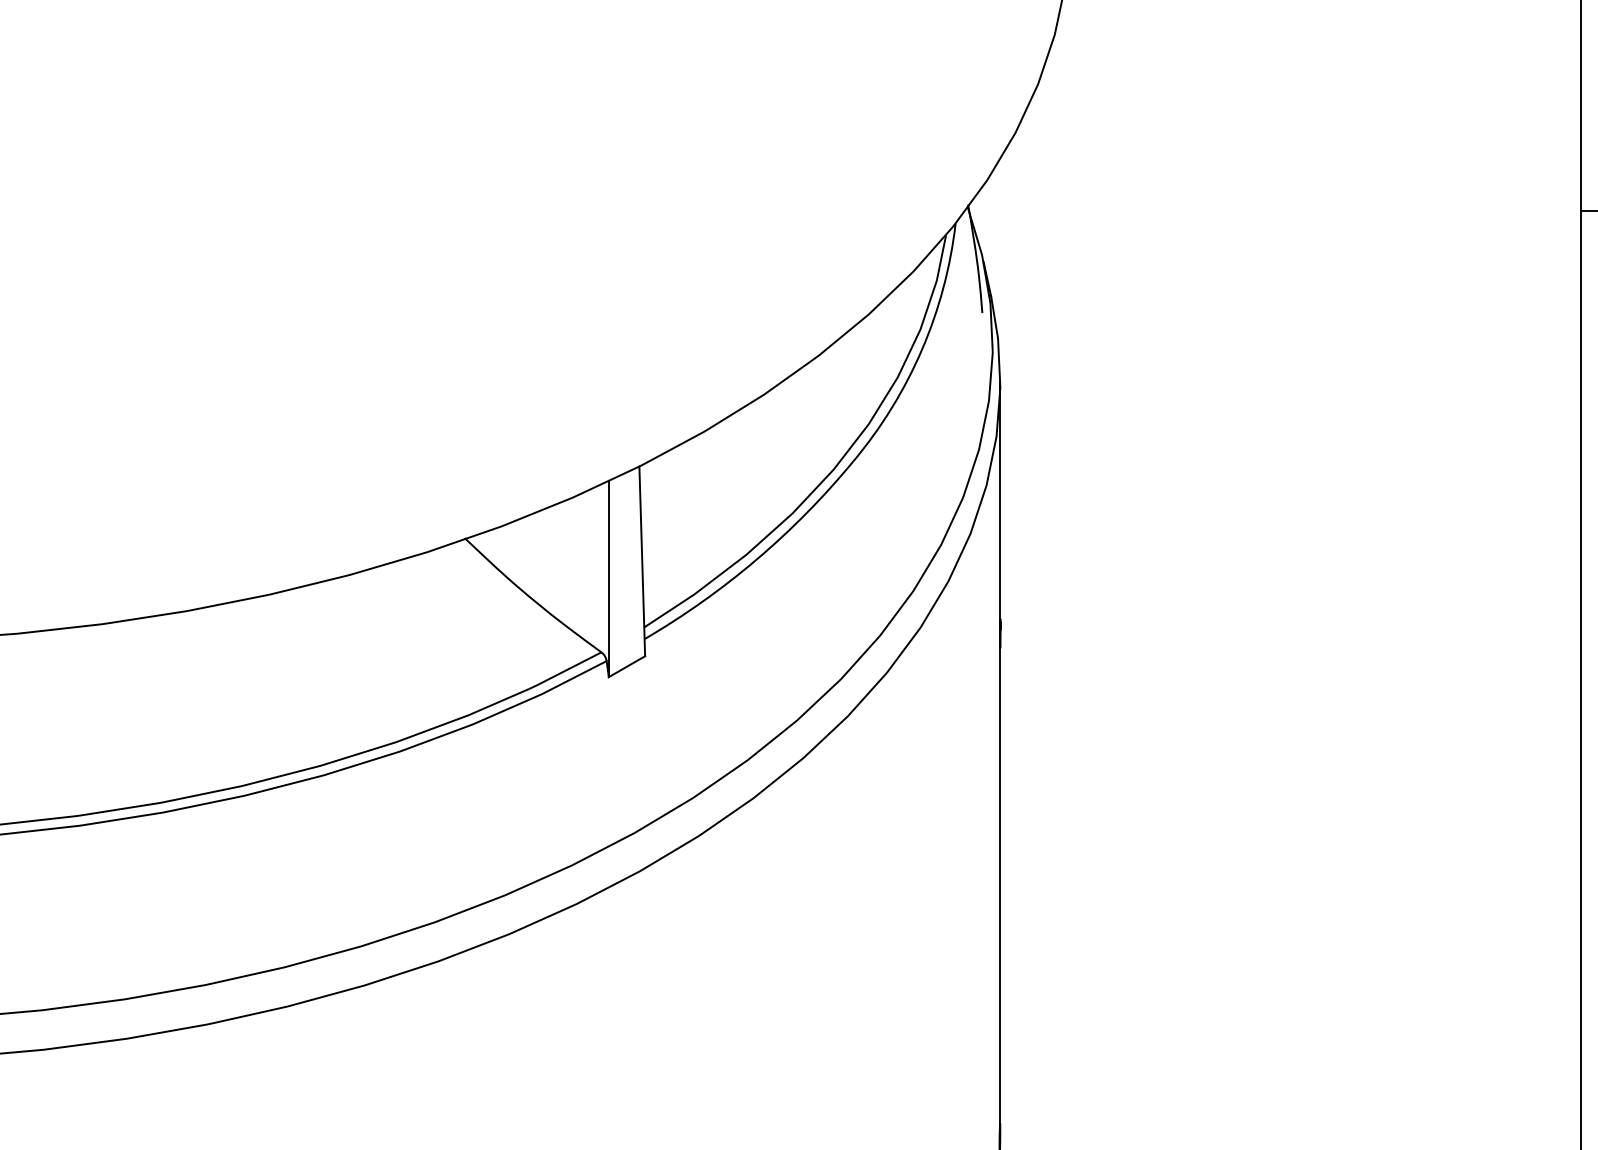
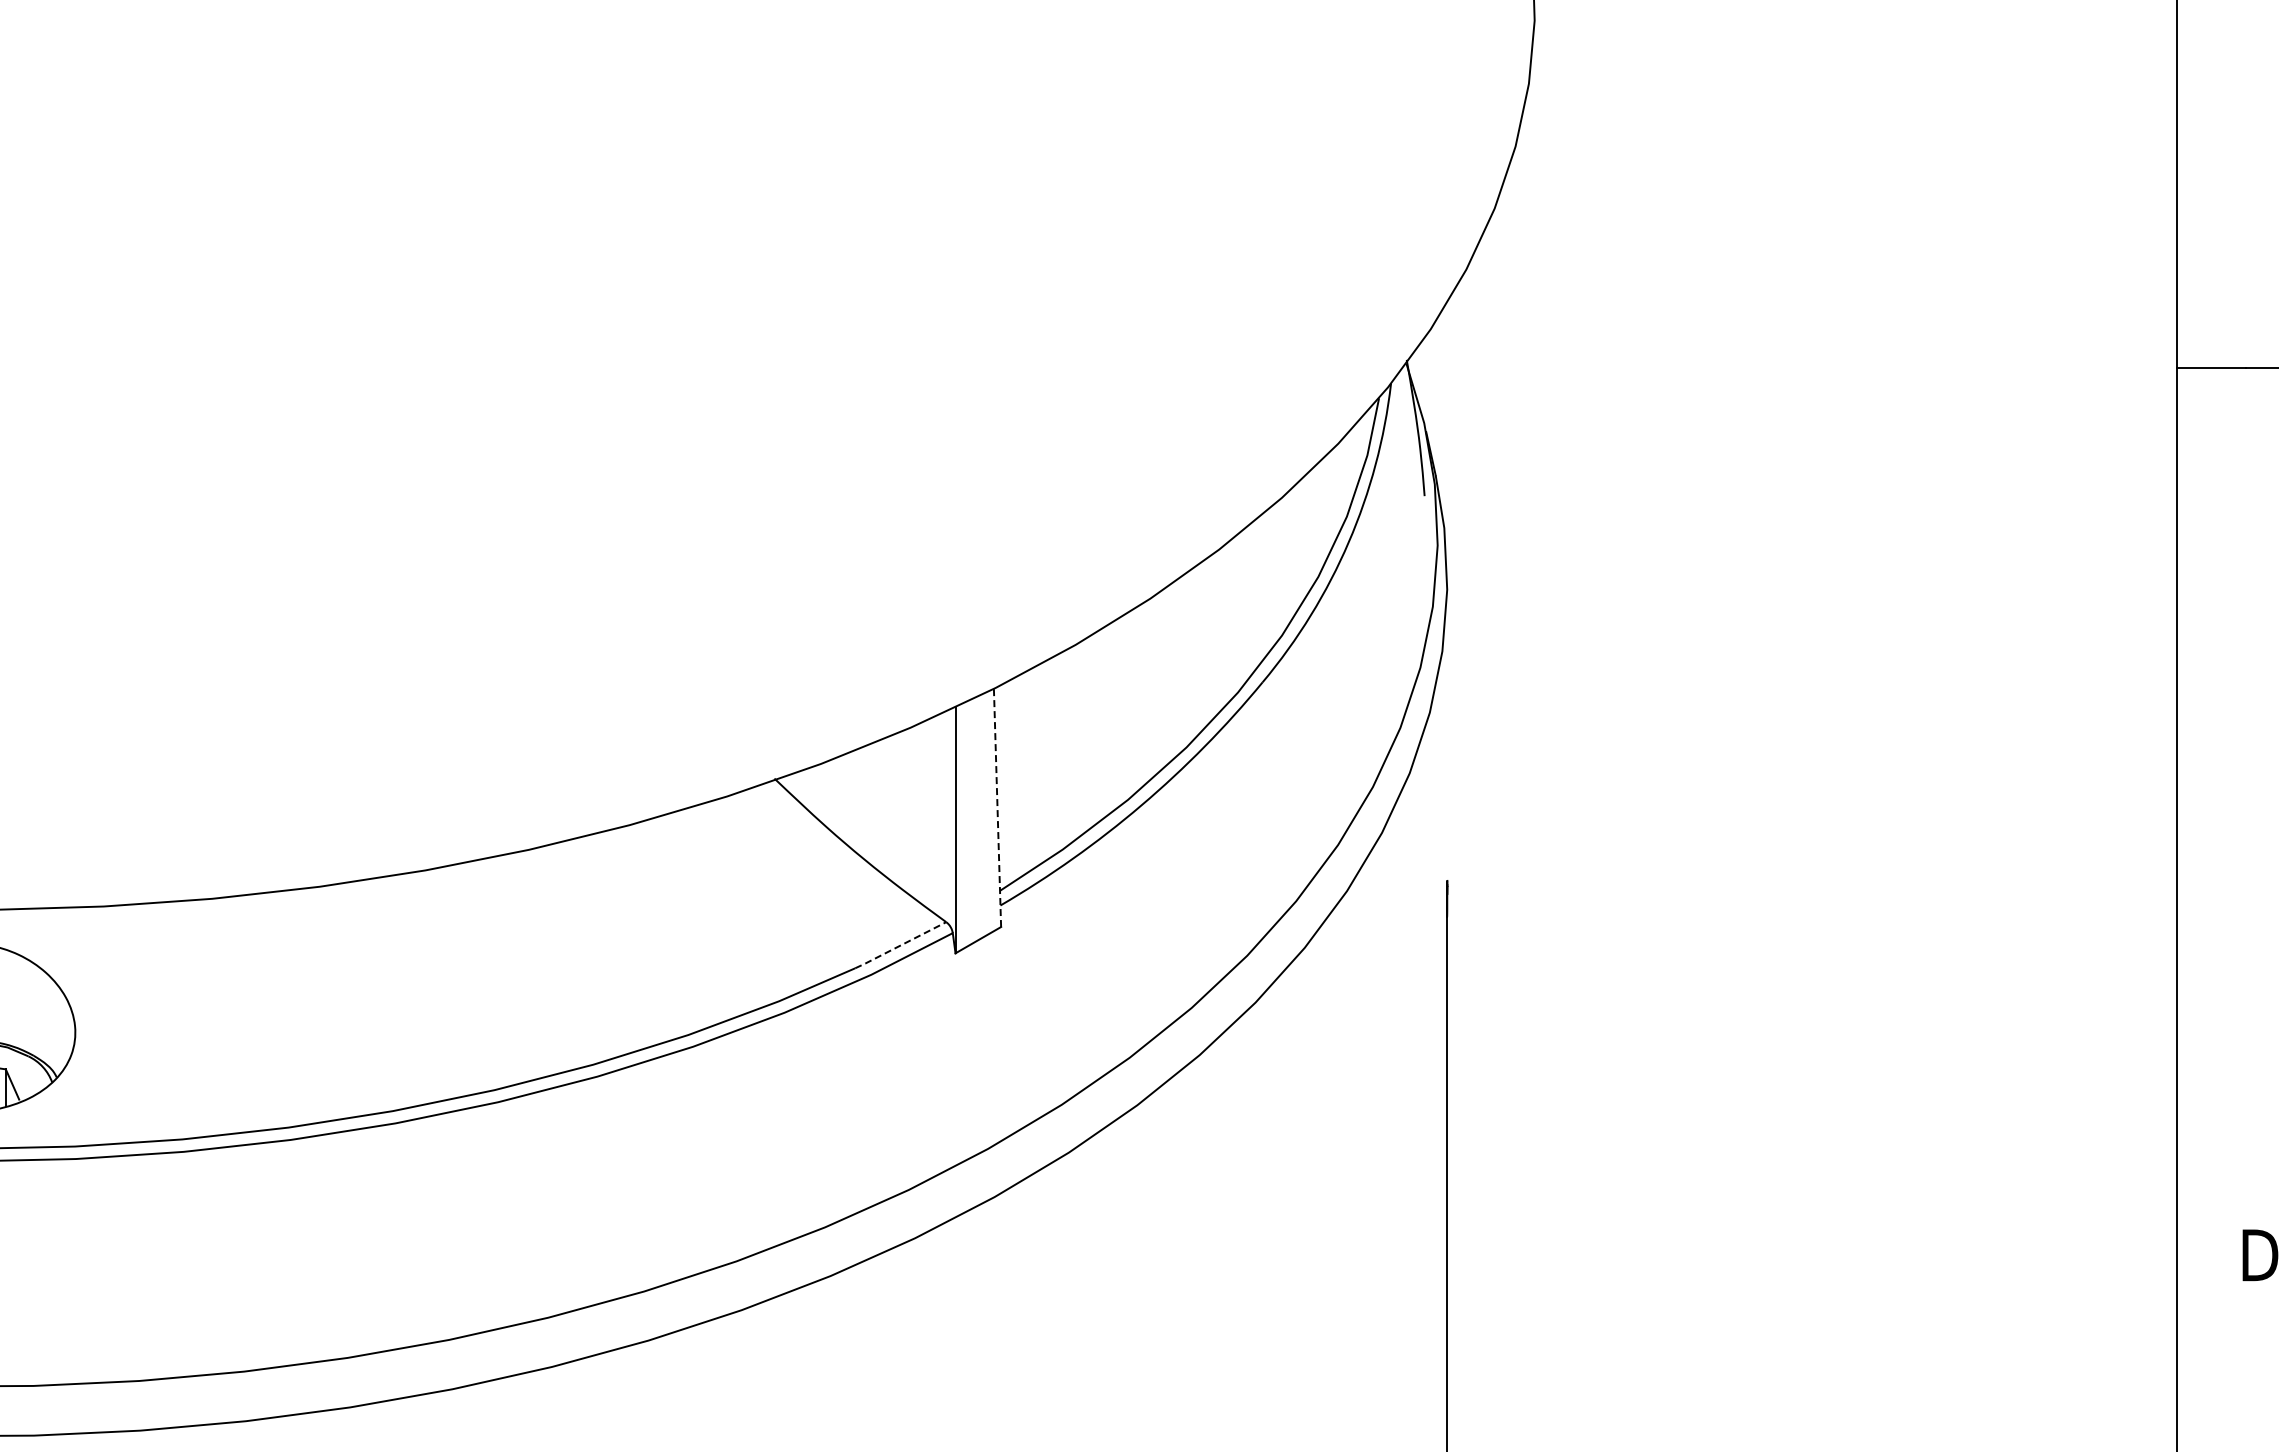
line: (1000, 500) -> (1447, 731), removed
line: (642, 561) -> (997, 807), solid -> dashed
line: (565, 670) -> (900, 945), solid -> dashed

